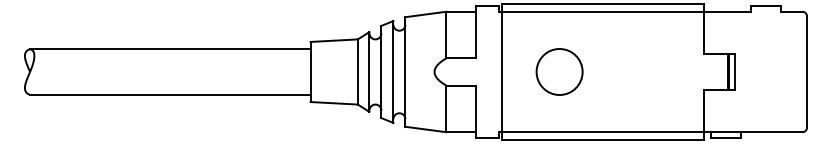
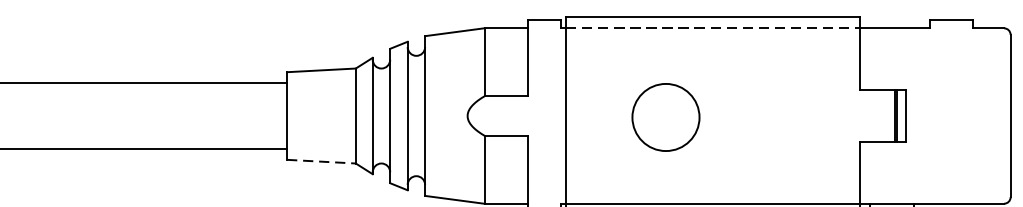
line: (602, 11) -> (712, 27), solid -> dashed
circle: (559, 71) -> (665, 116), moved
line: (334, 103) -> (321, 161), solid -> dashed

